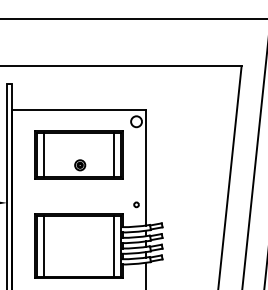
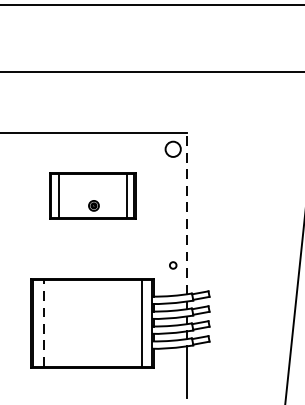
part: (78, 154) -> (92, 195), size x0.7
line: (146, 167) -> (187, 213), solid -> dashed
line: (44, 246) -> (44, 323), solid -> dashed

